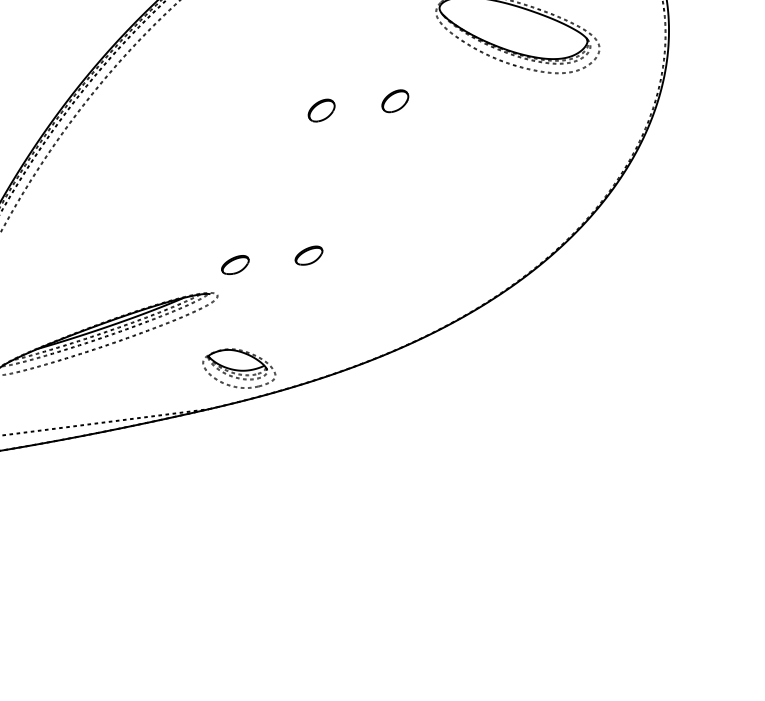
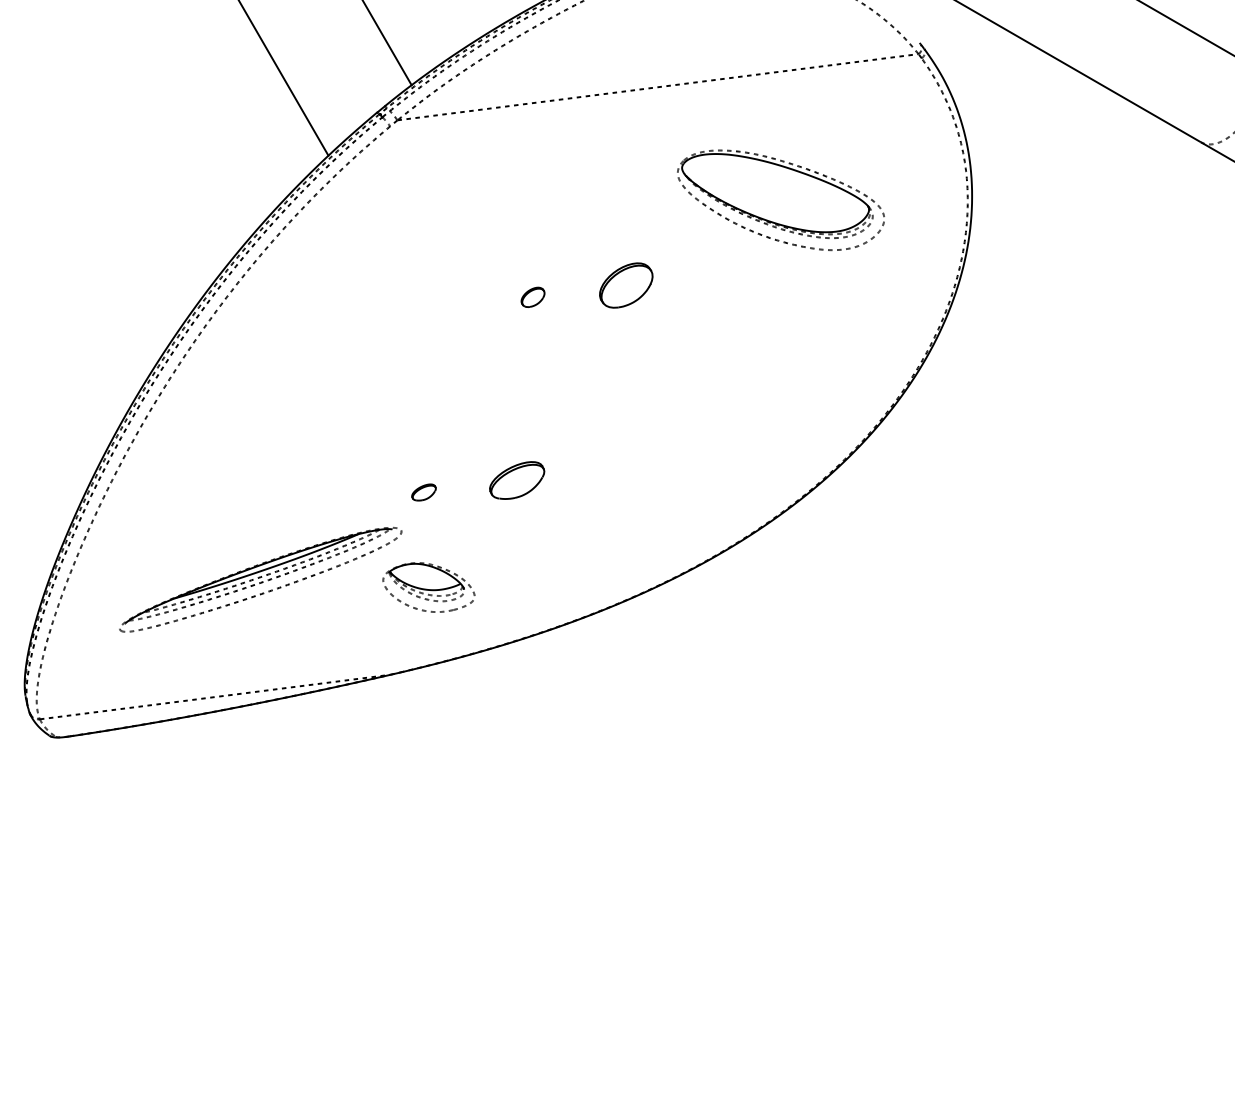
part: (394, 101) -> (625, 285), size x1.6
part: (321, 110) -> (532, 297), size x0.7
part: (308, 255) -> (516, 480), size x1.6
part: (234, 264) -> (423, 492), size x0.7
part: (238, 368) -> (428, 587), moved

